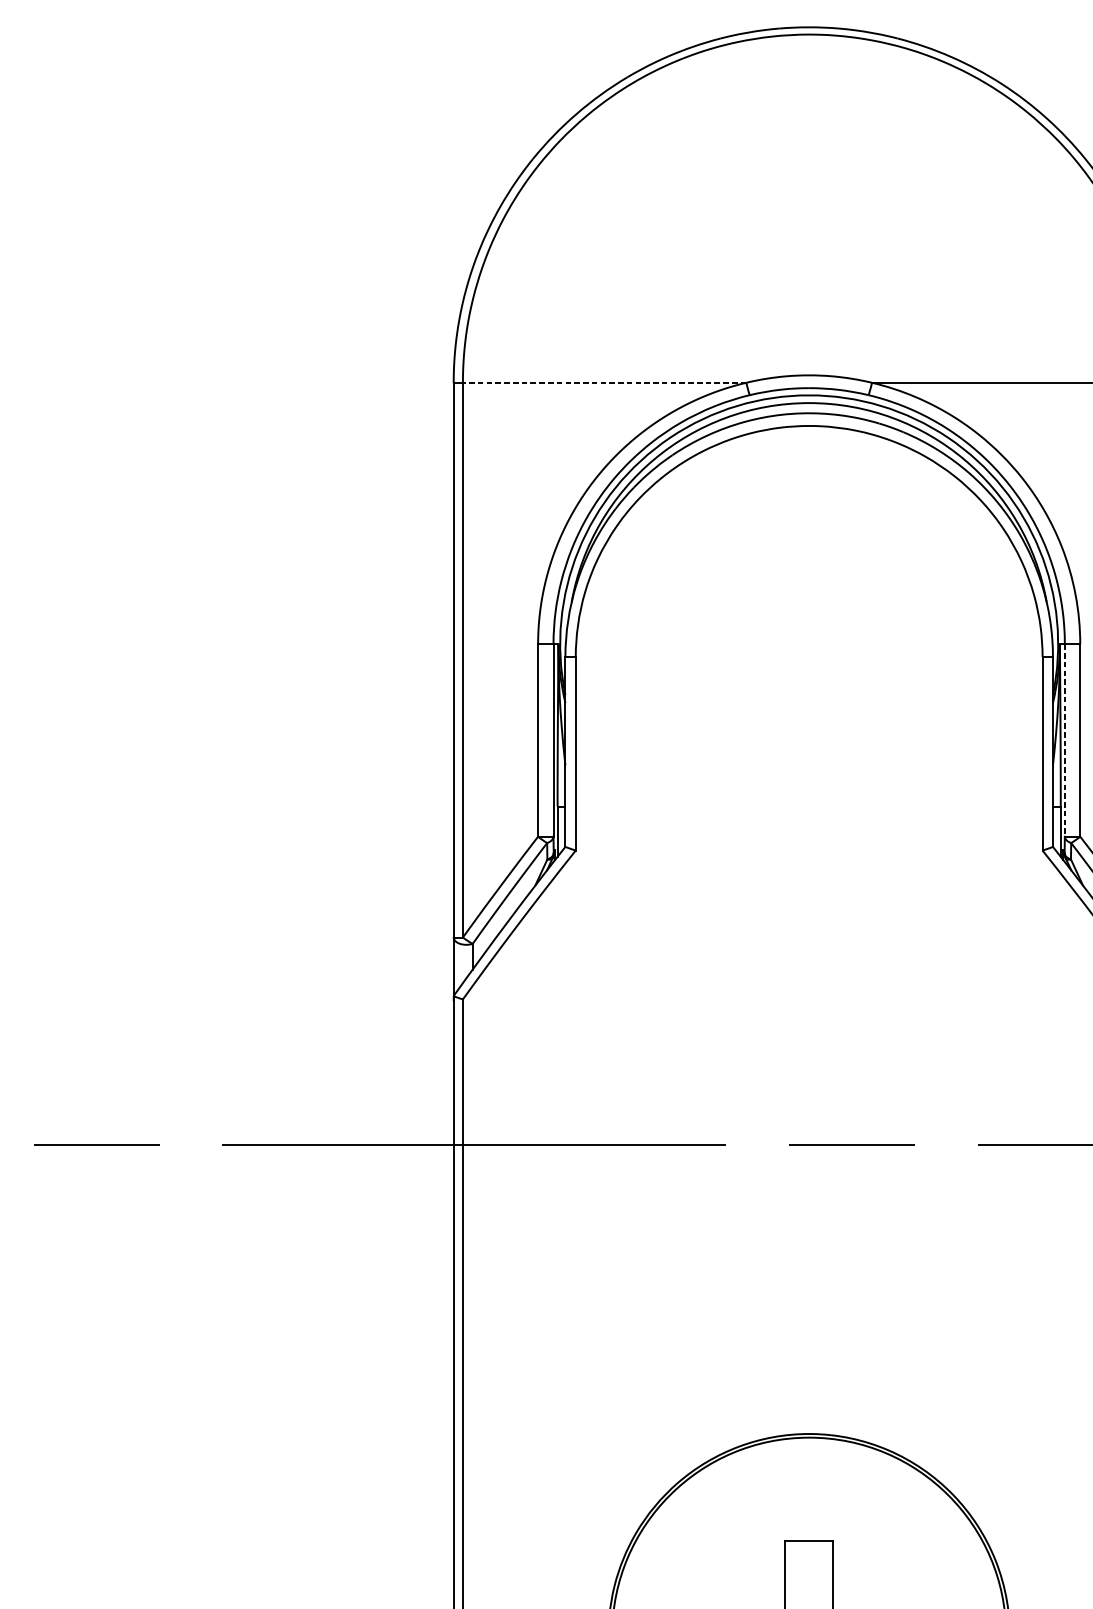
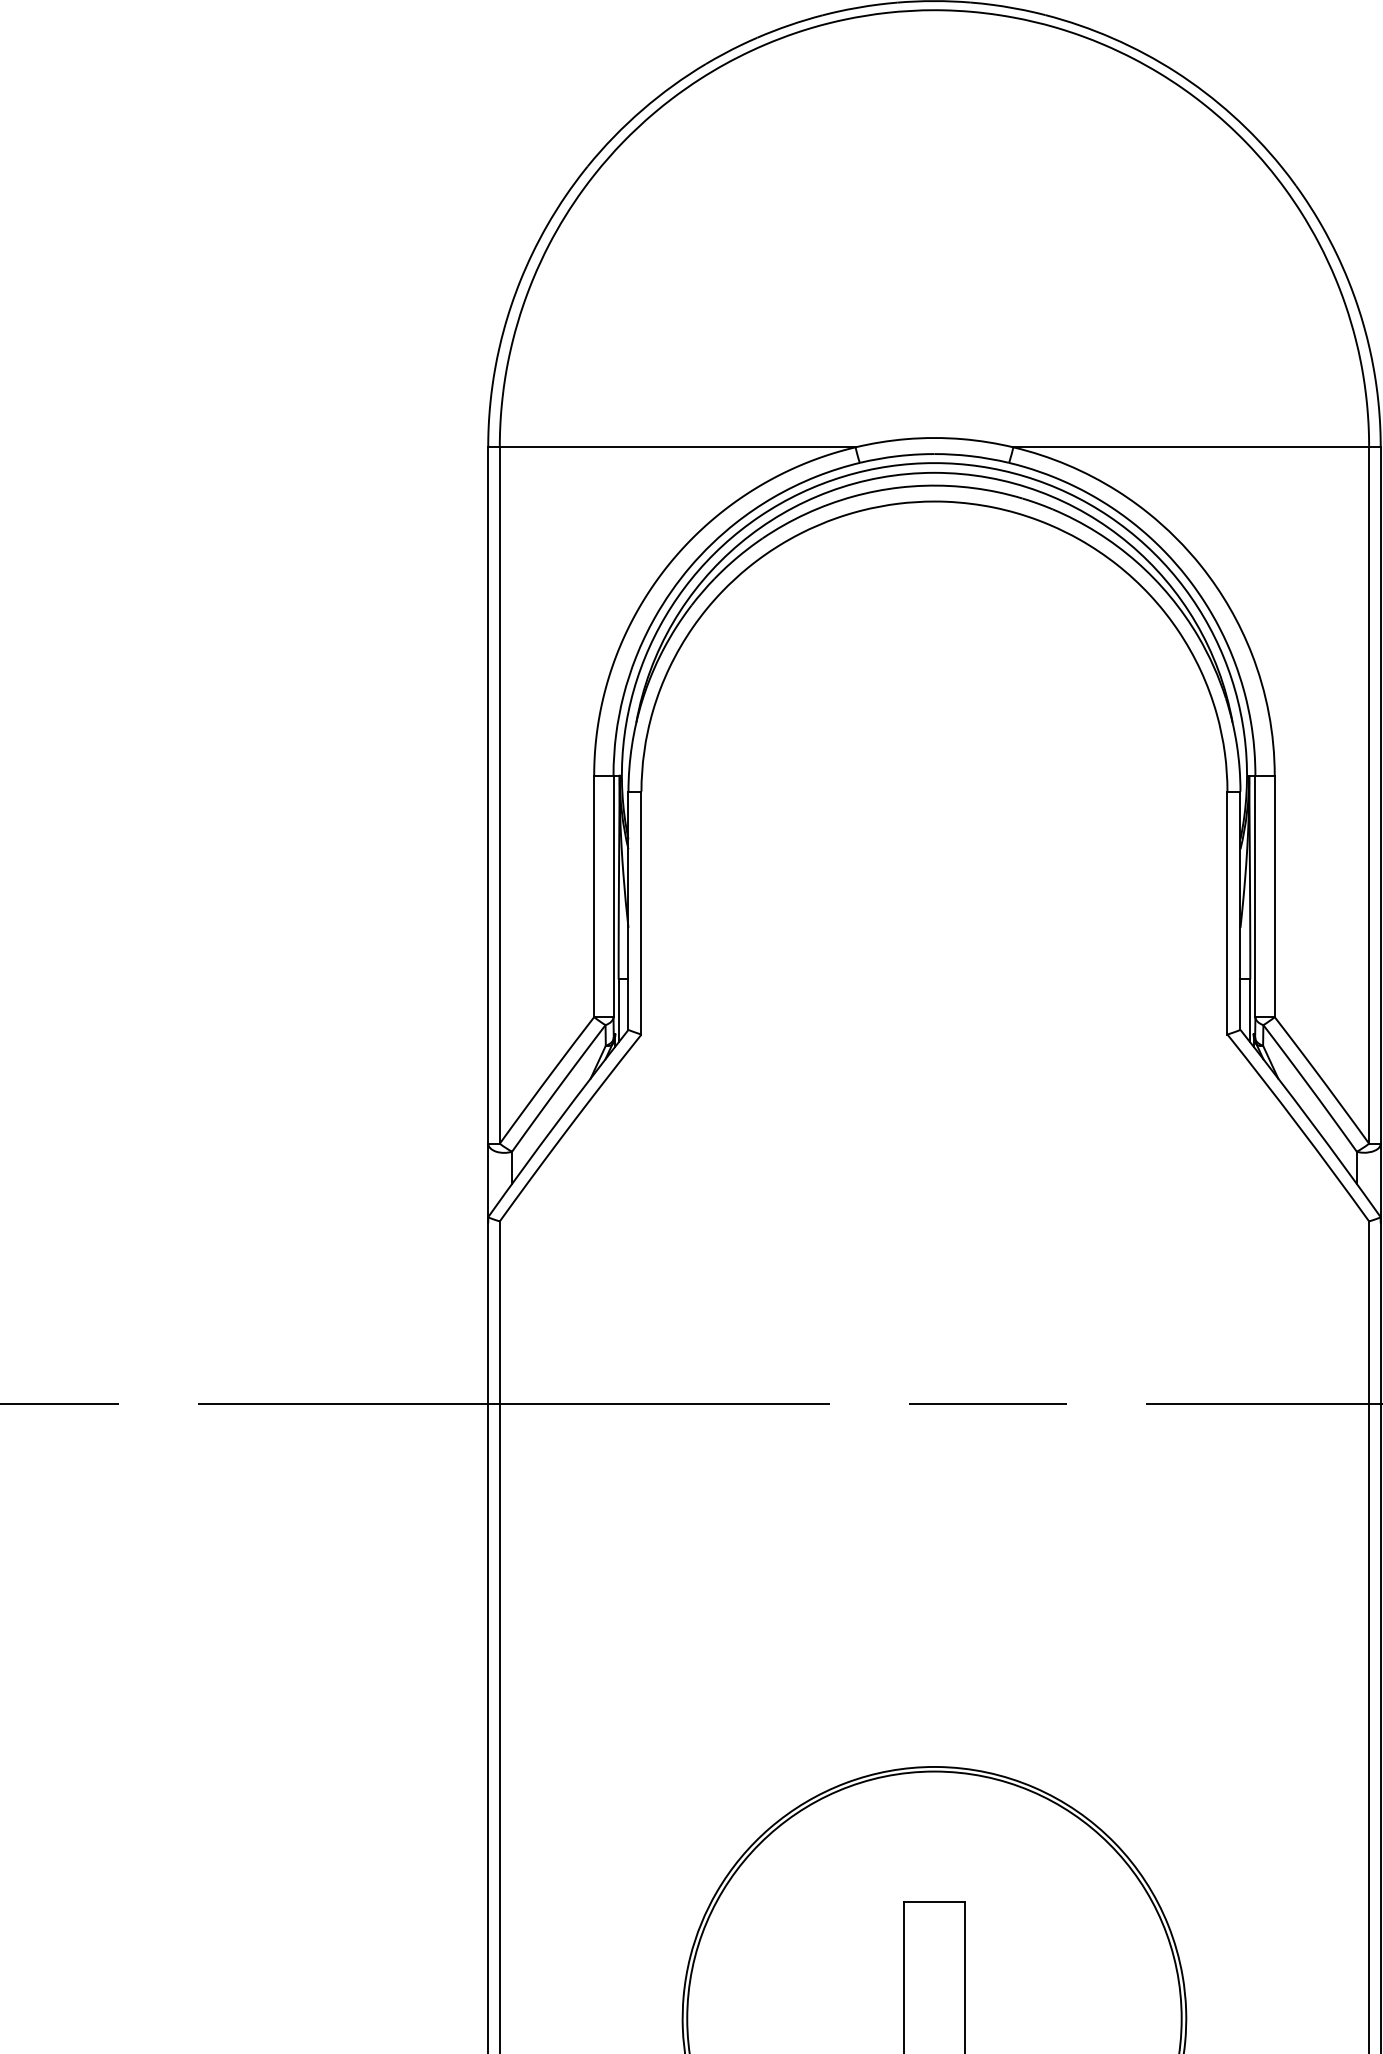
line: (604, 382) -> (677, 447), dashed -> solid
line: (1064, 740) -> (1255, 896), dashed -> solid

